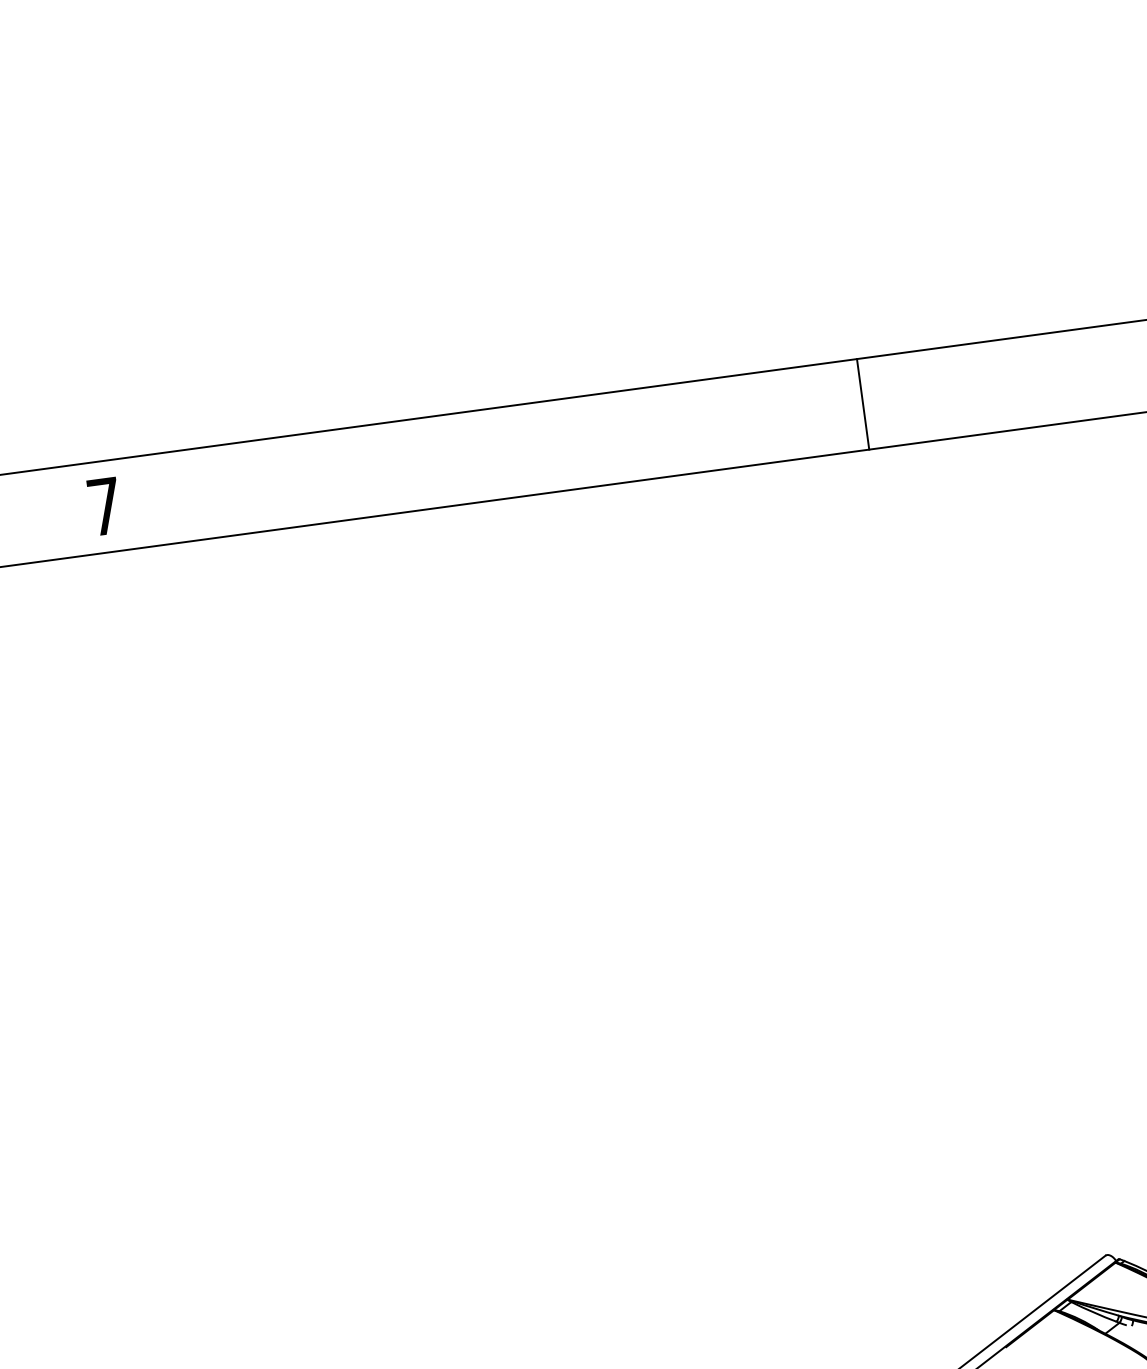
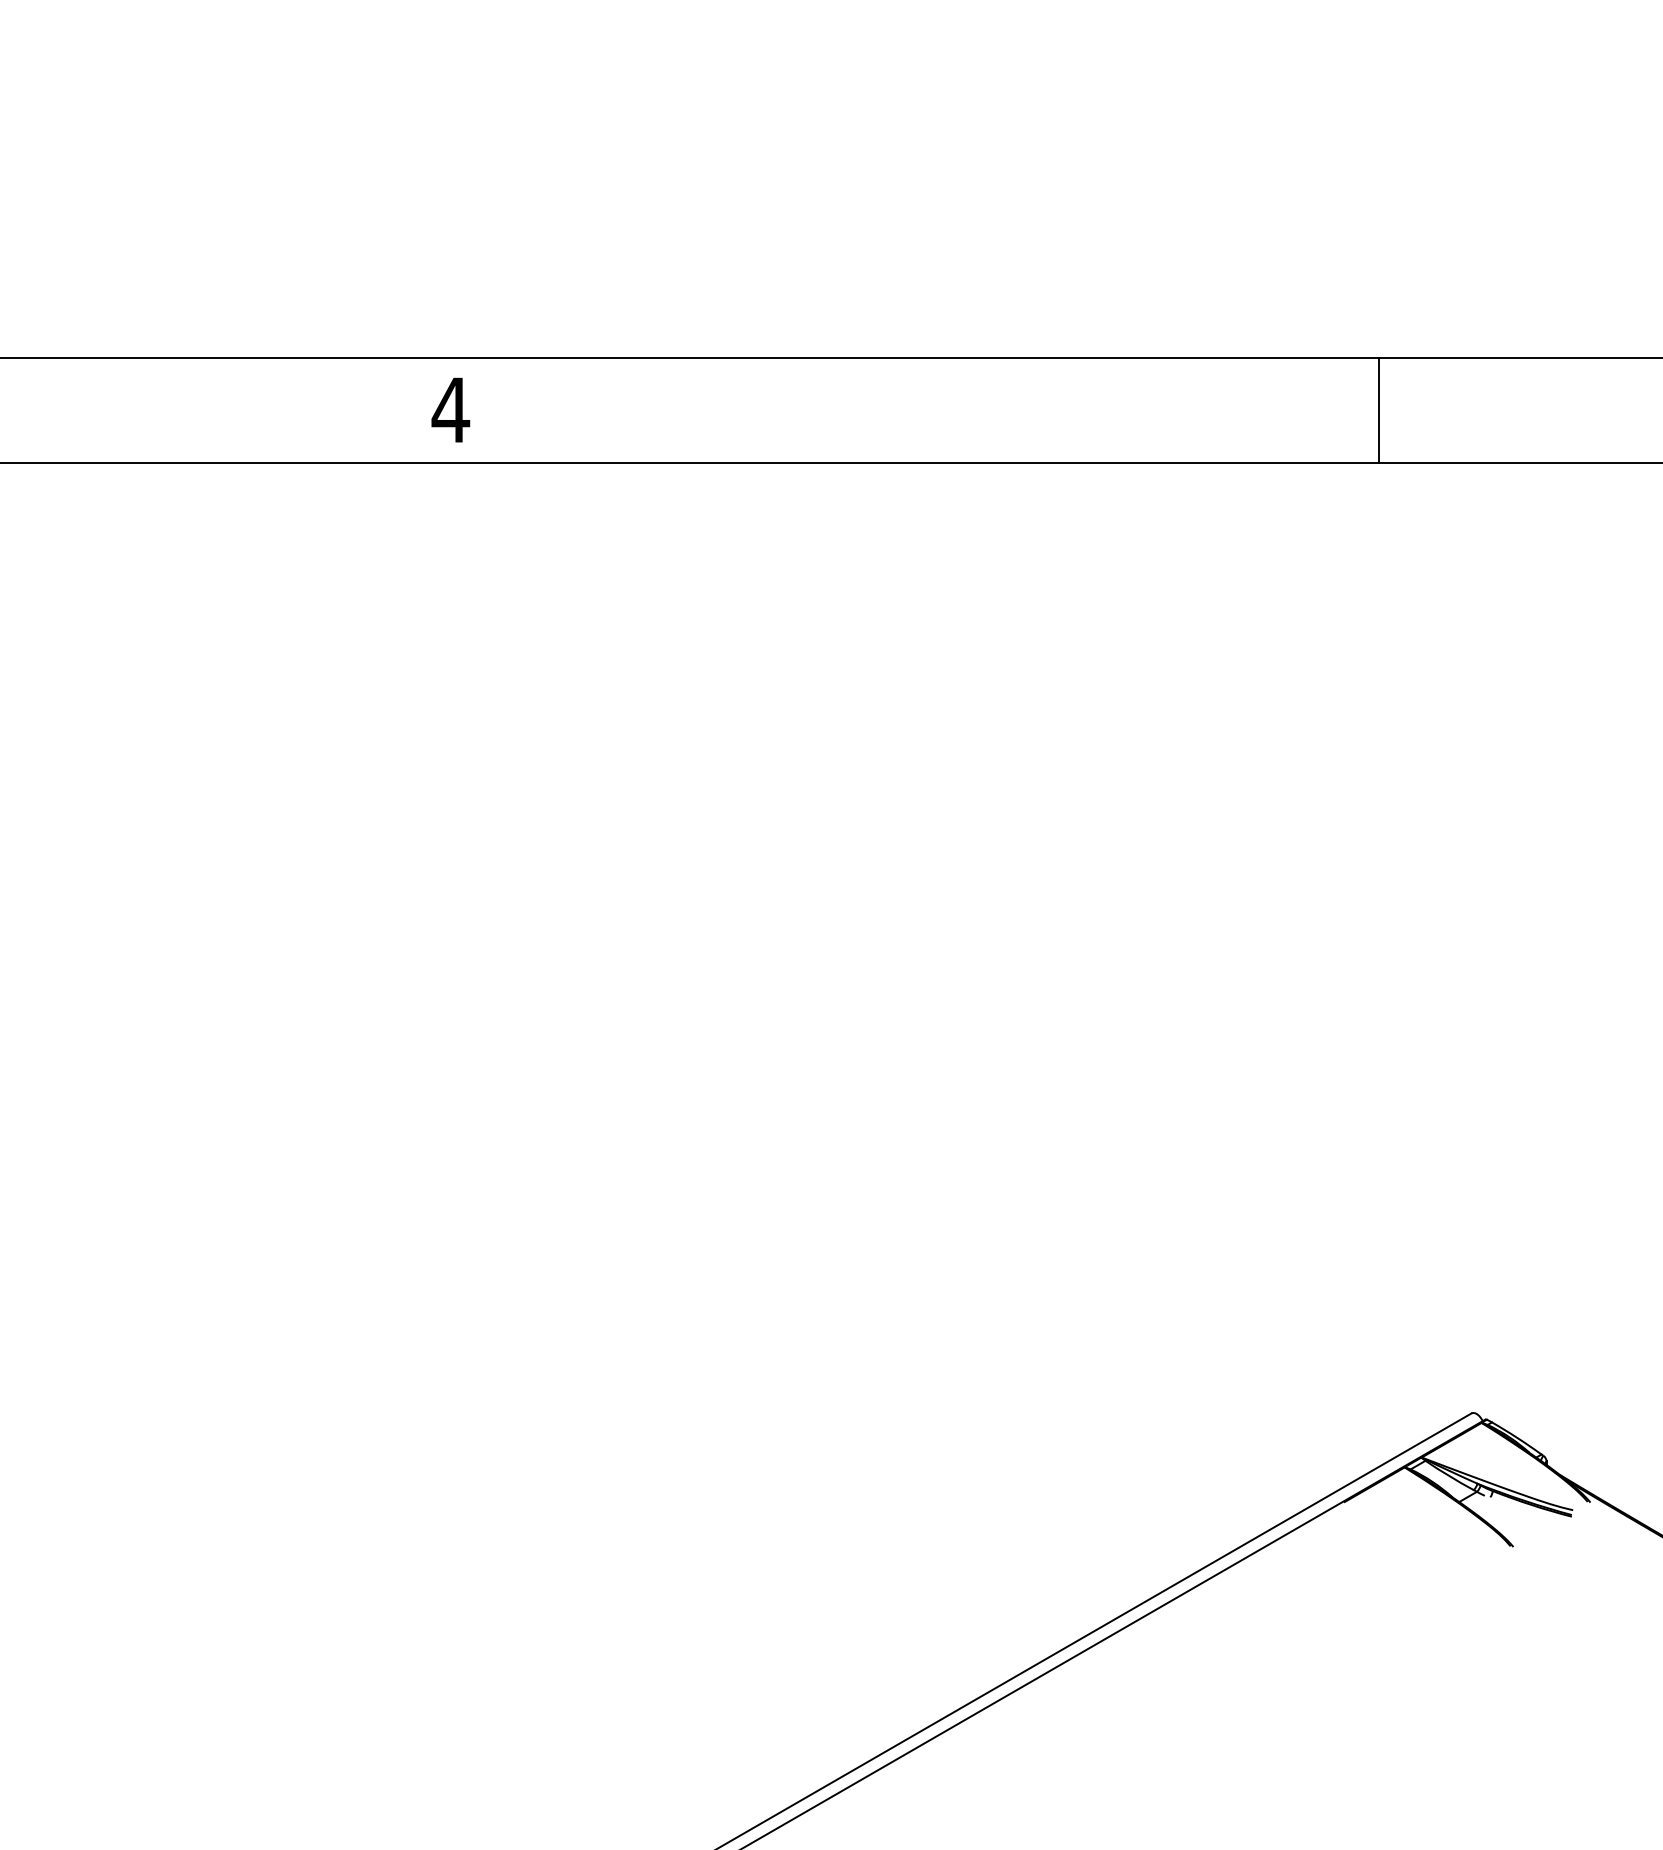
line: (862, 404) -> (1378, 410), moved
text: (104, 506) -> (450, 409), 7 -> 4

